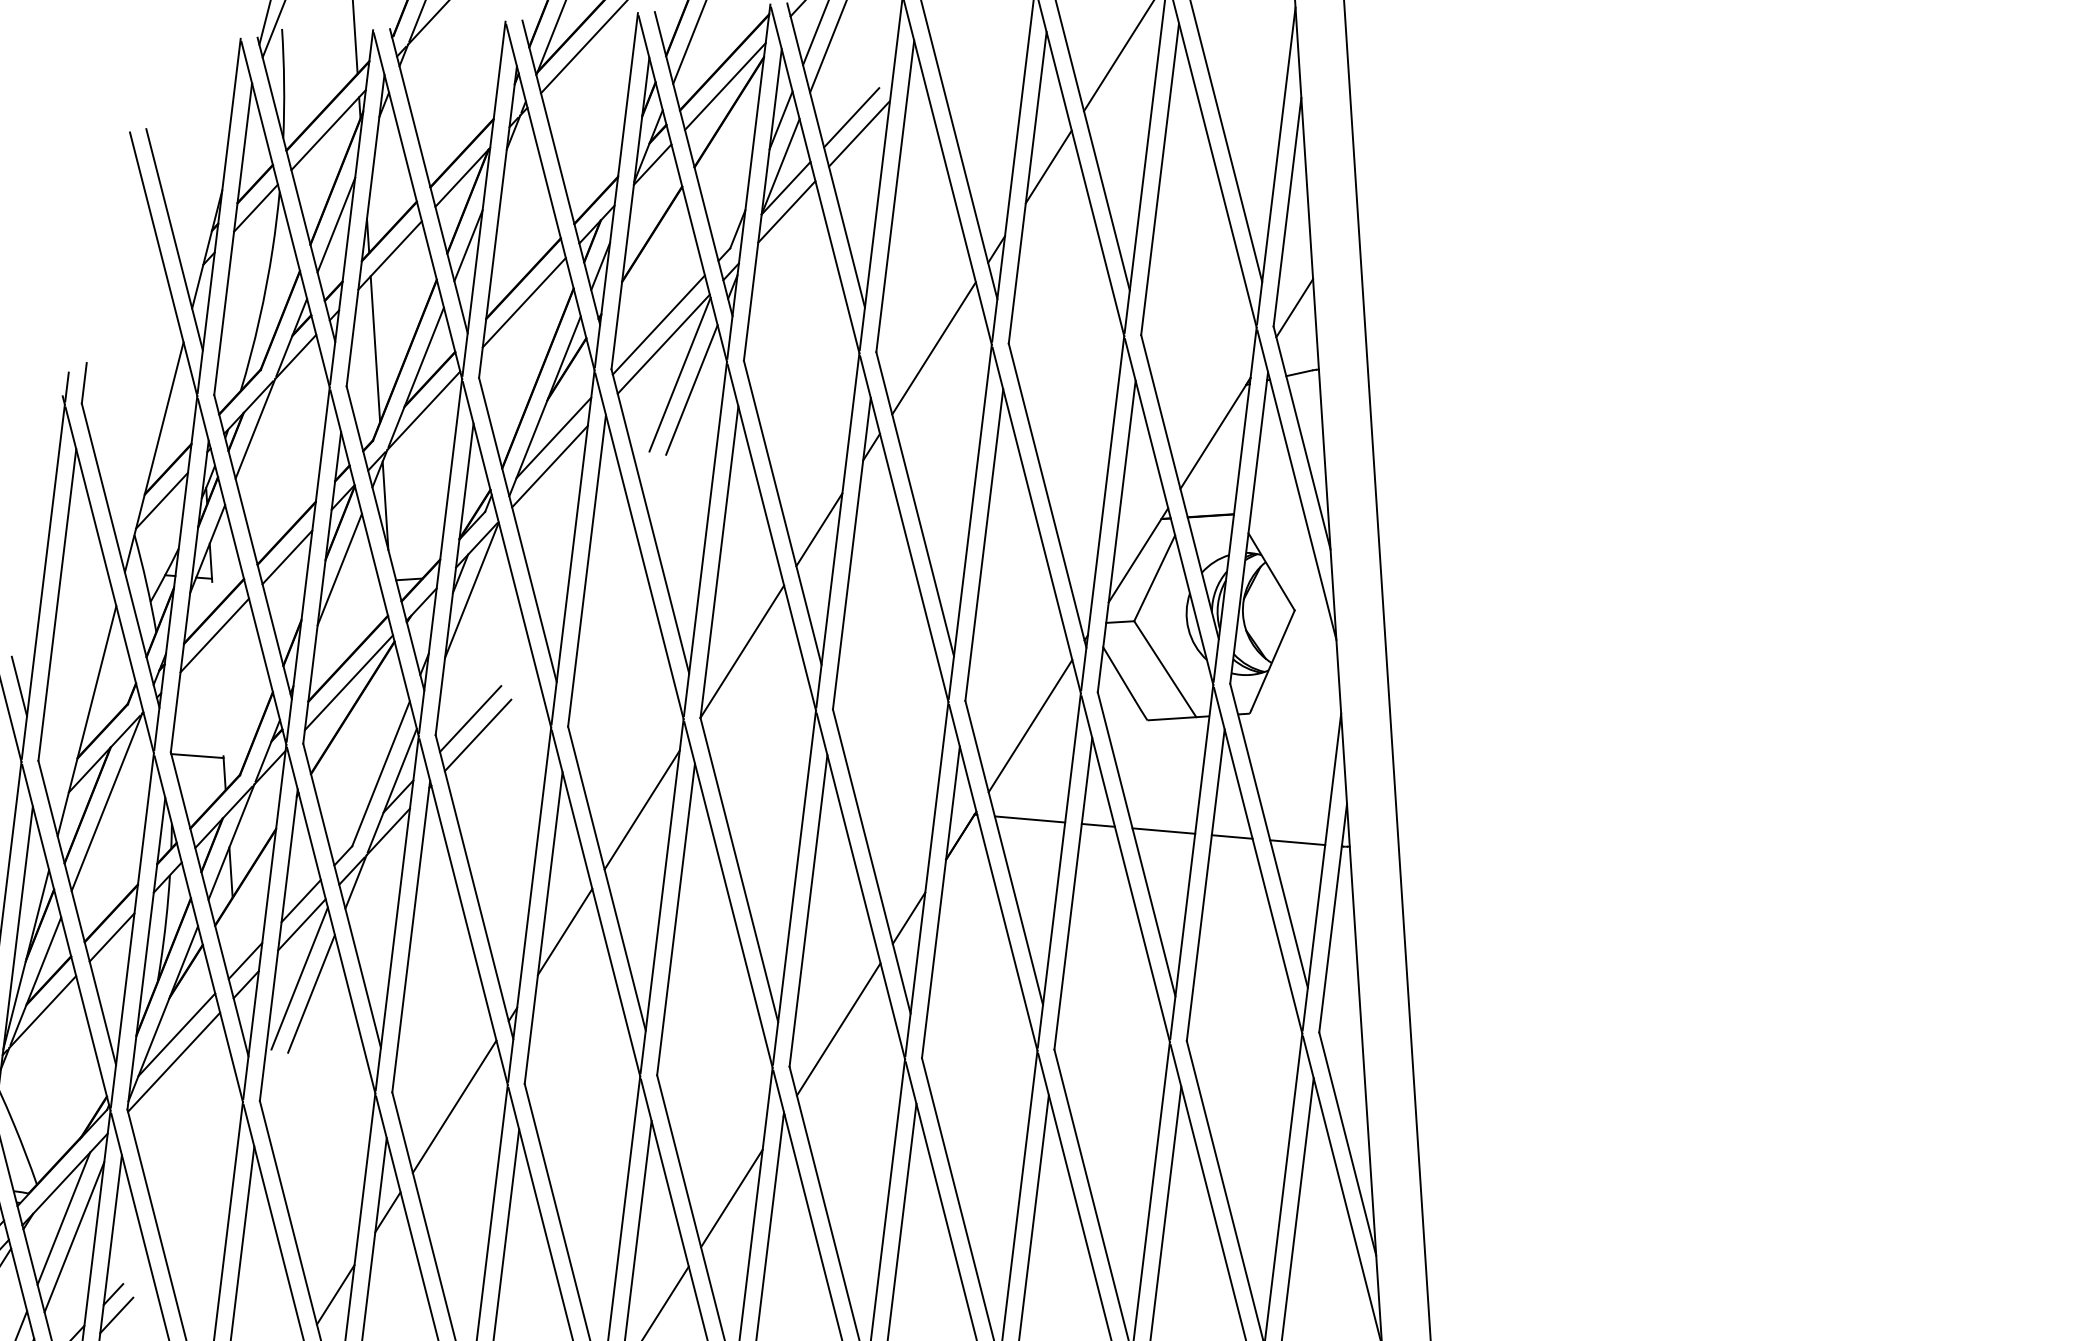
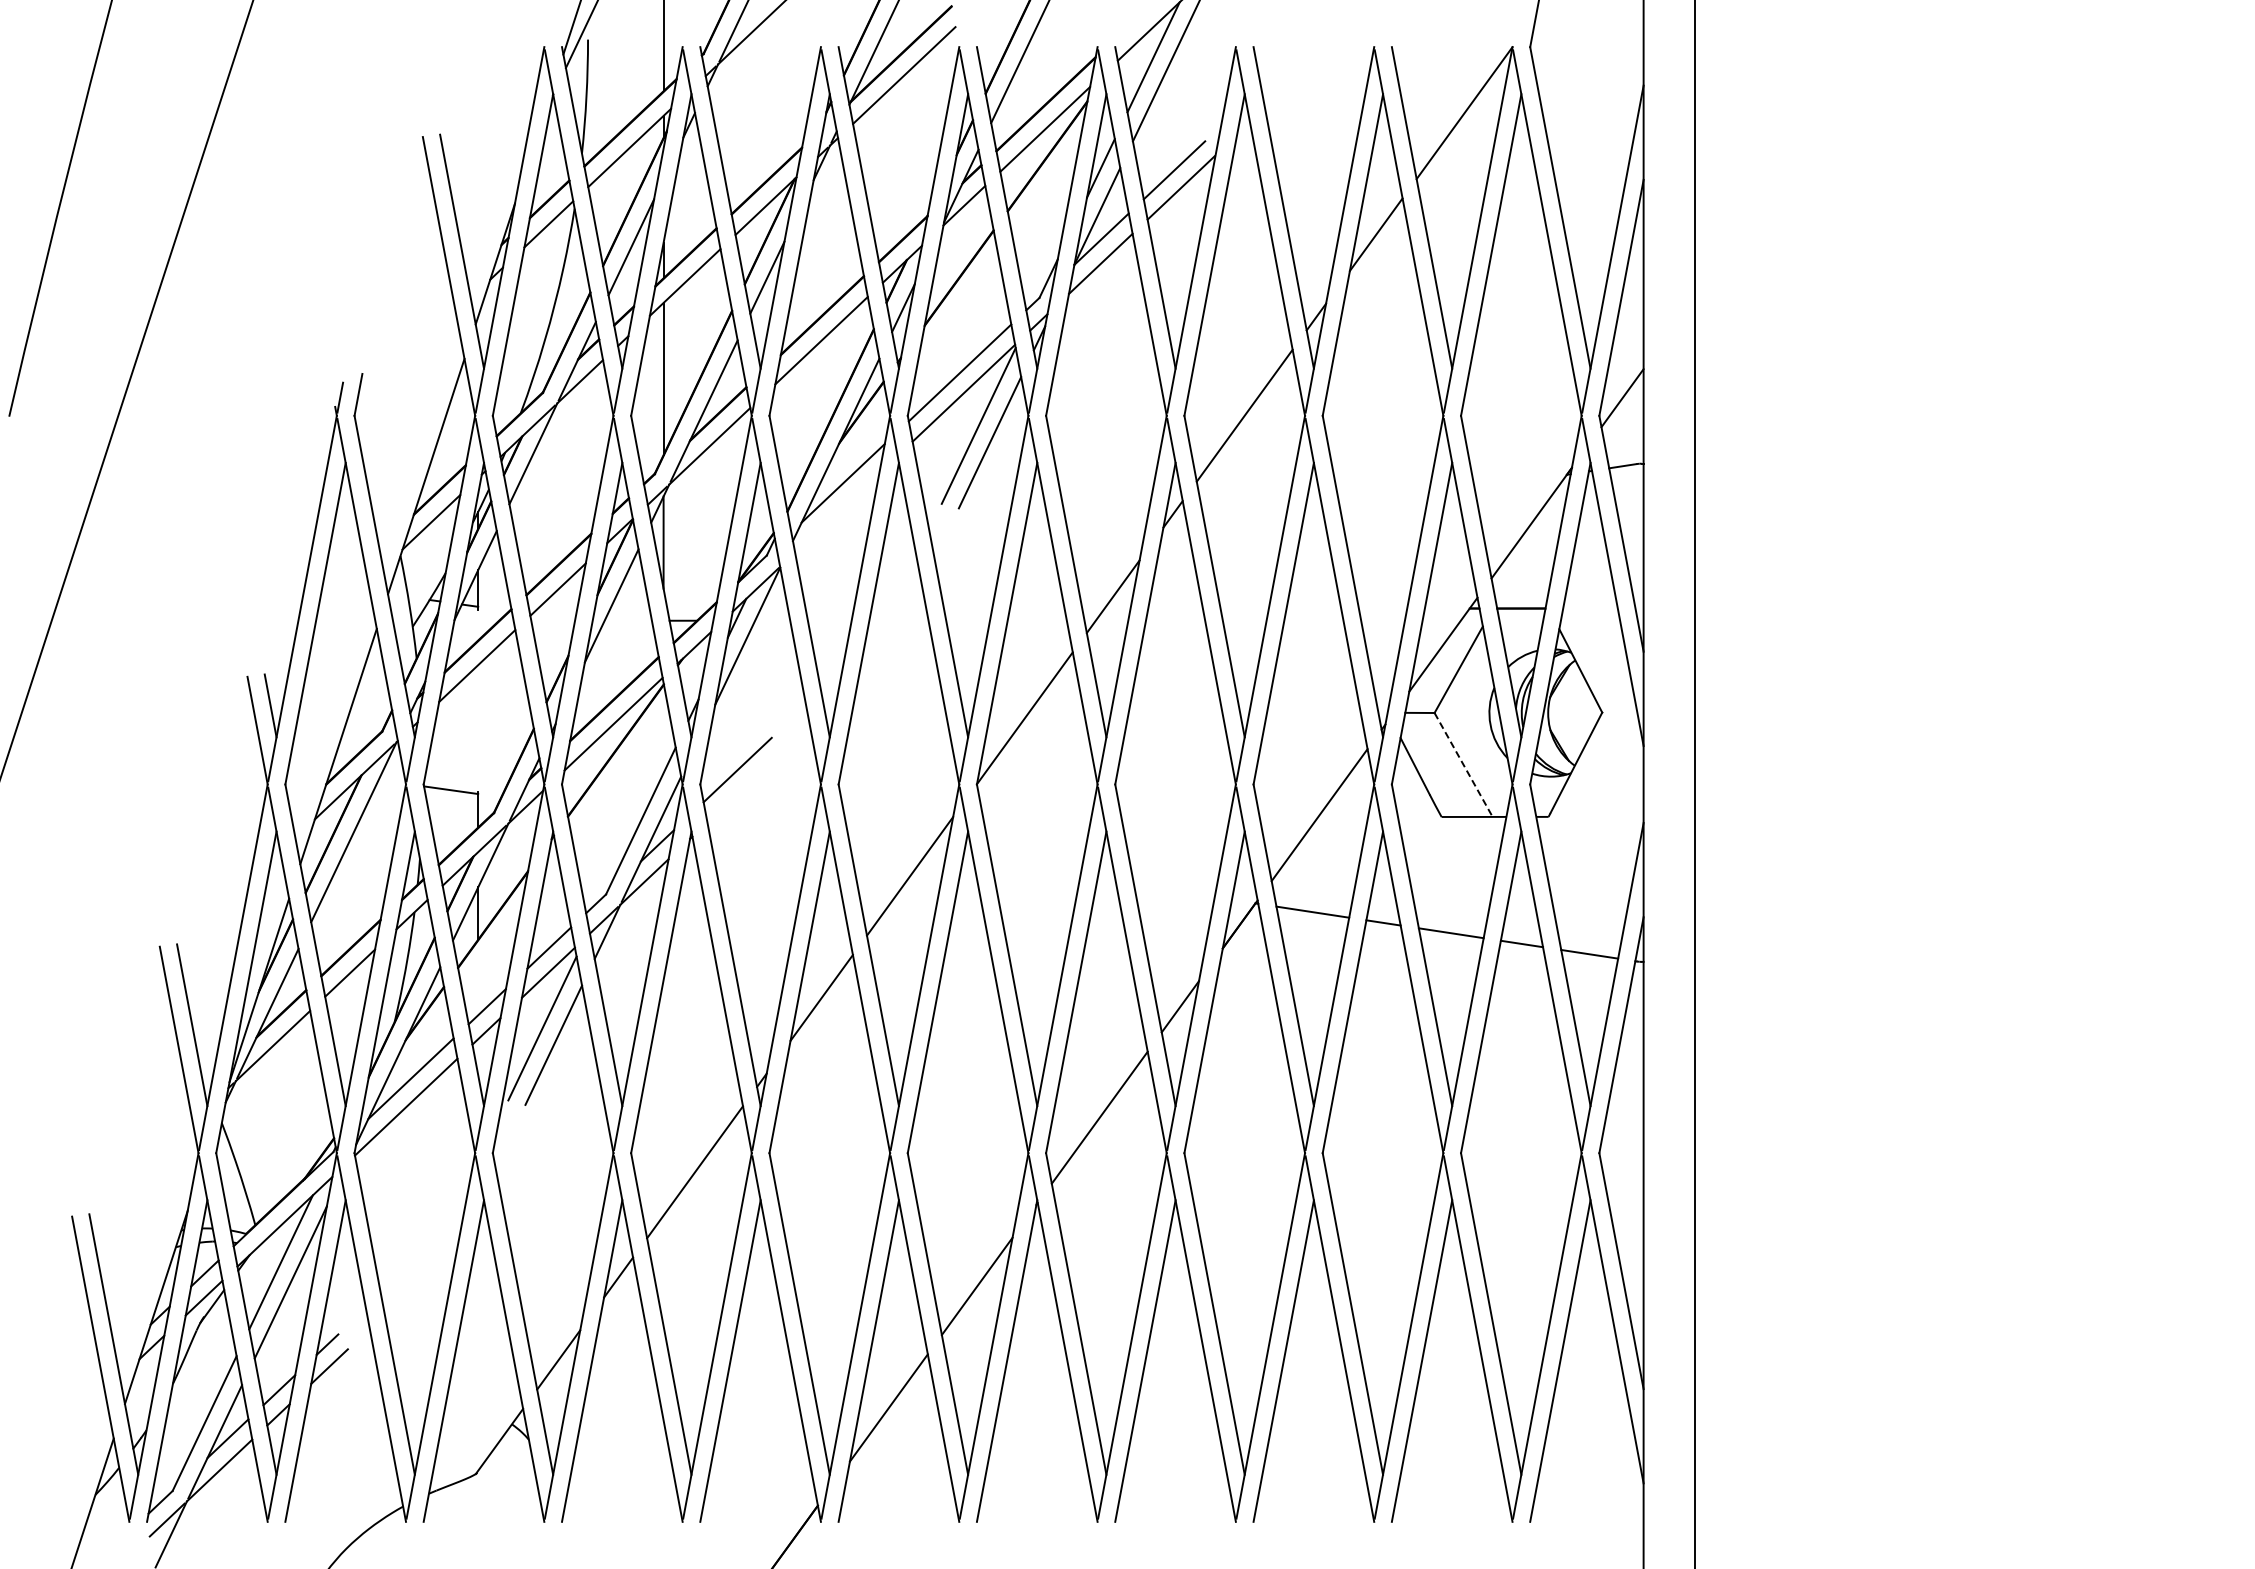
line: (550, 466) -> (837, 512), removed
line: (1165, 668) -> (1463, 764), solid -> dashed
line: (478, 735) -> (744, 787), removed

